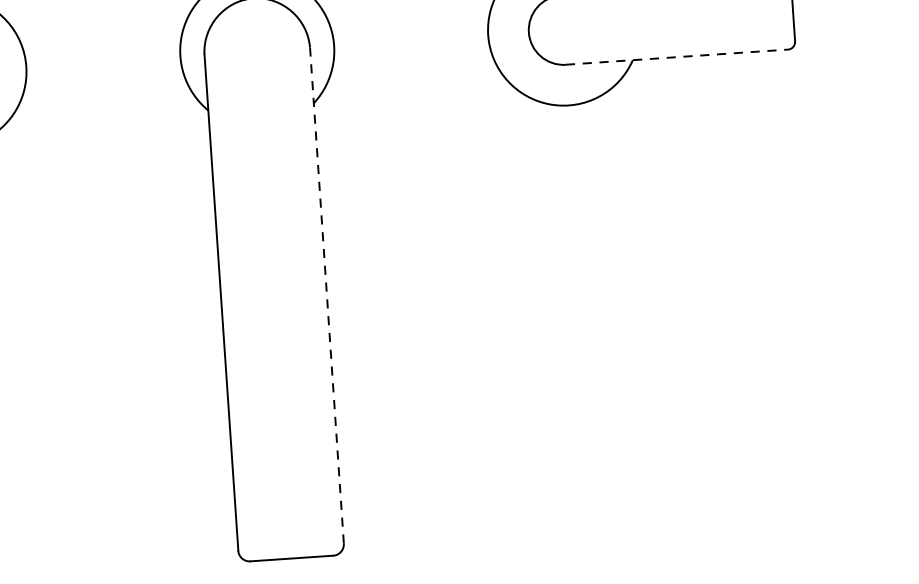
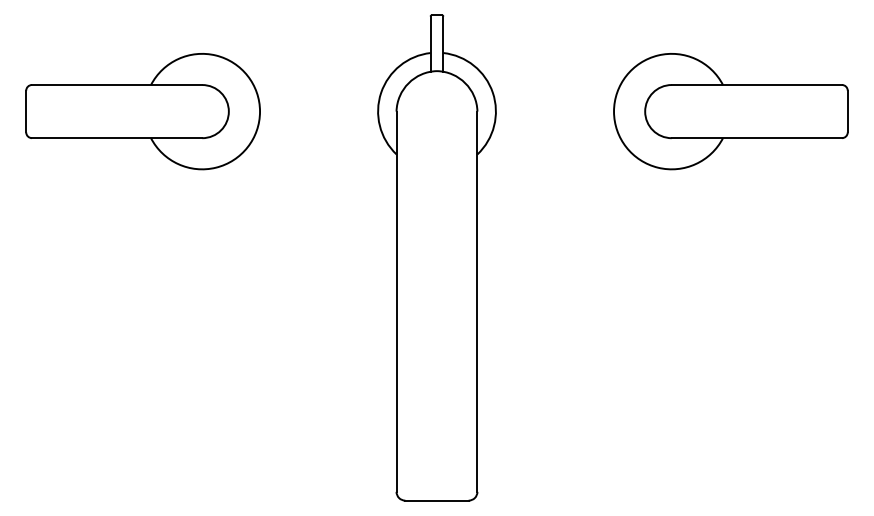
line: (677, 57) -> (757, 138), dashed -> solid
line: (326, 295) -> (477, 301), dashed -> solid

